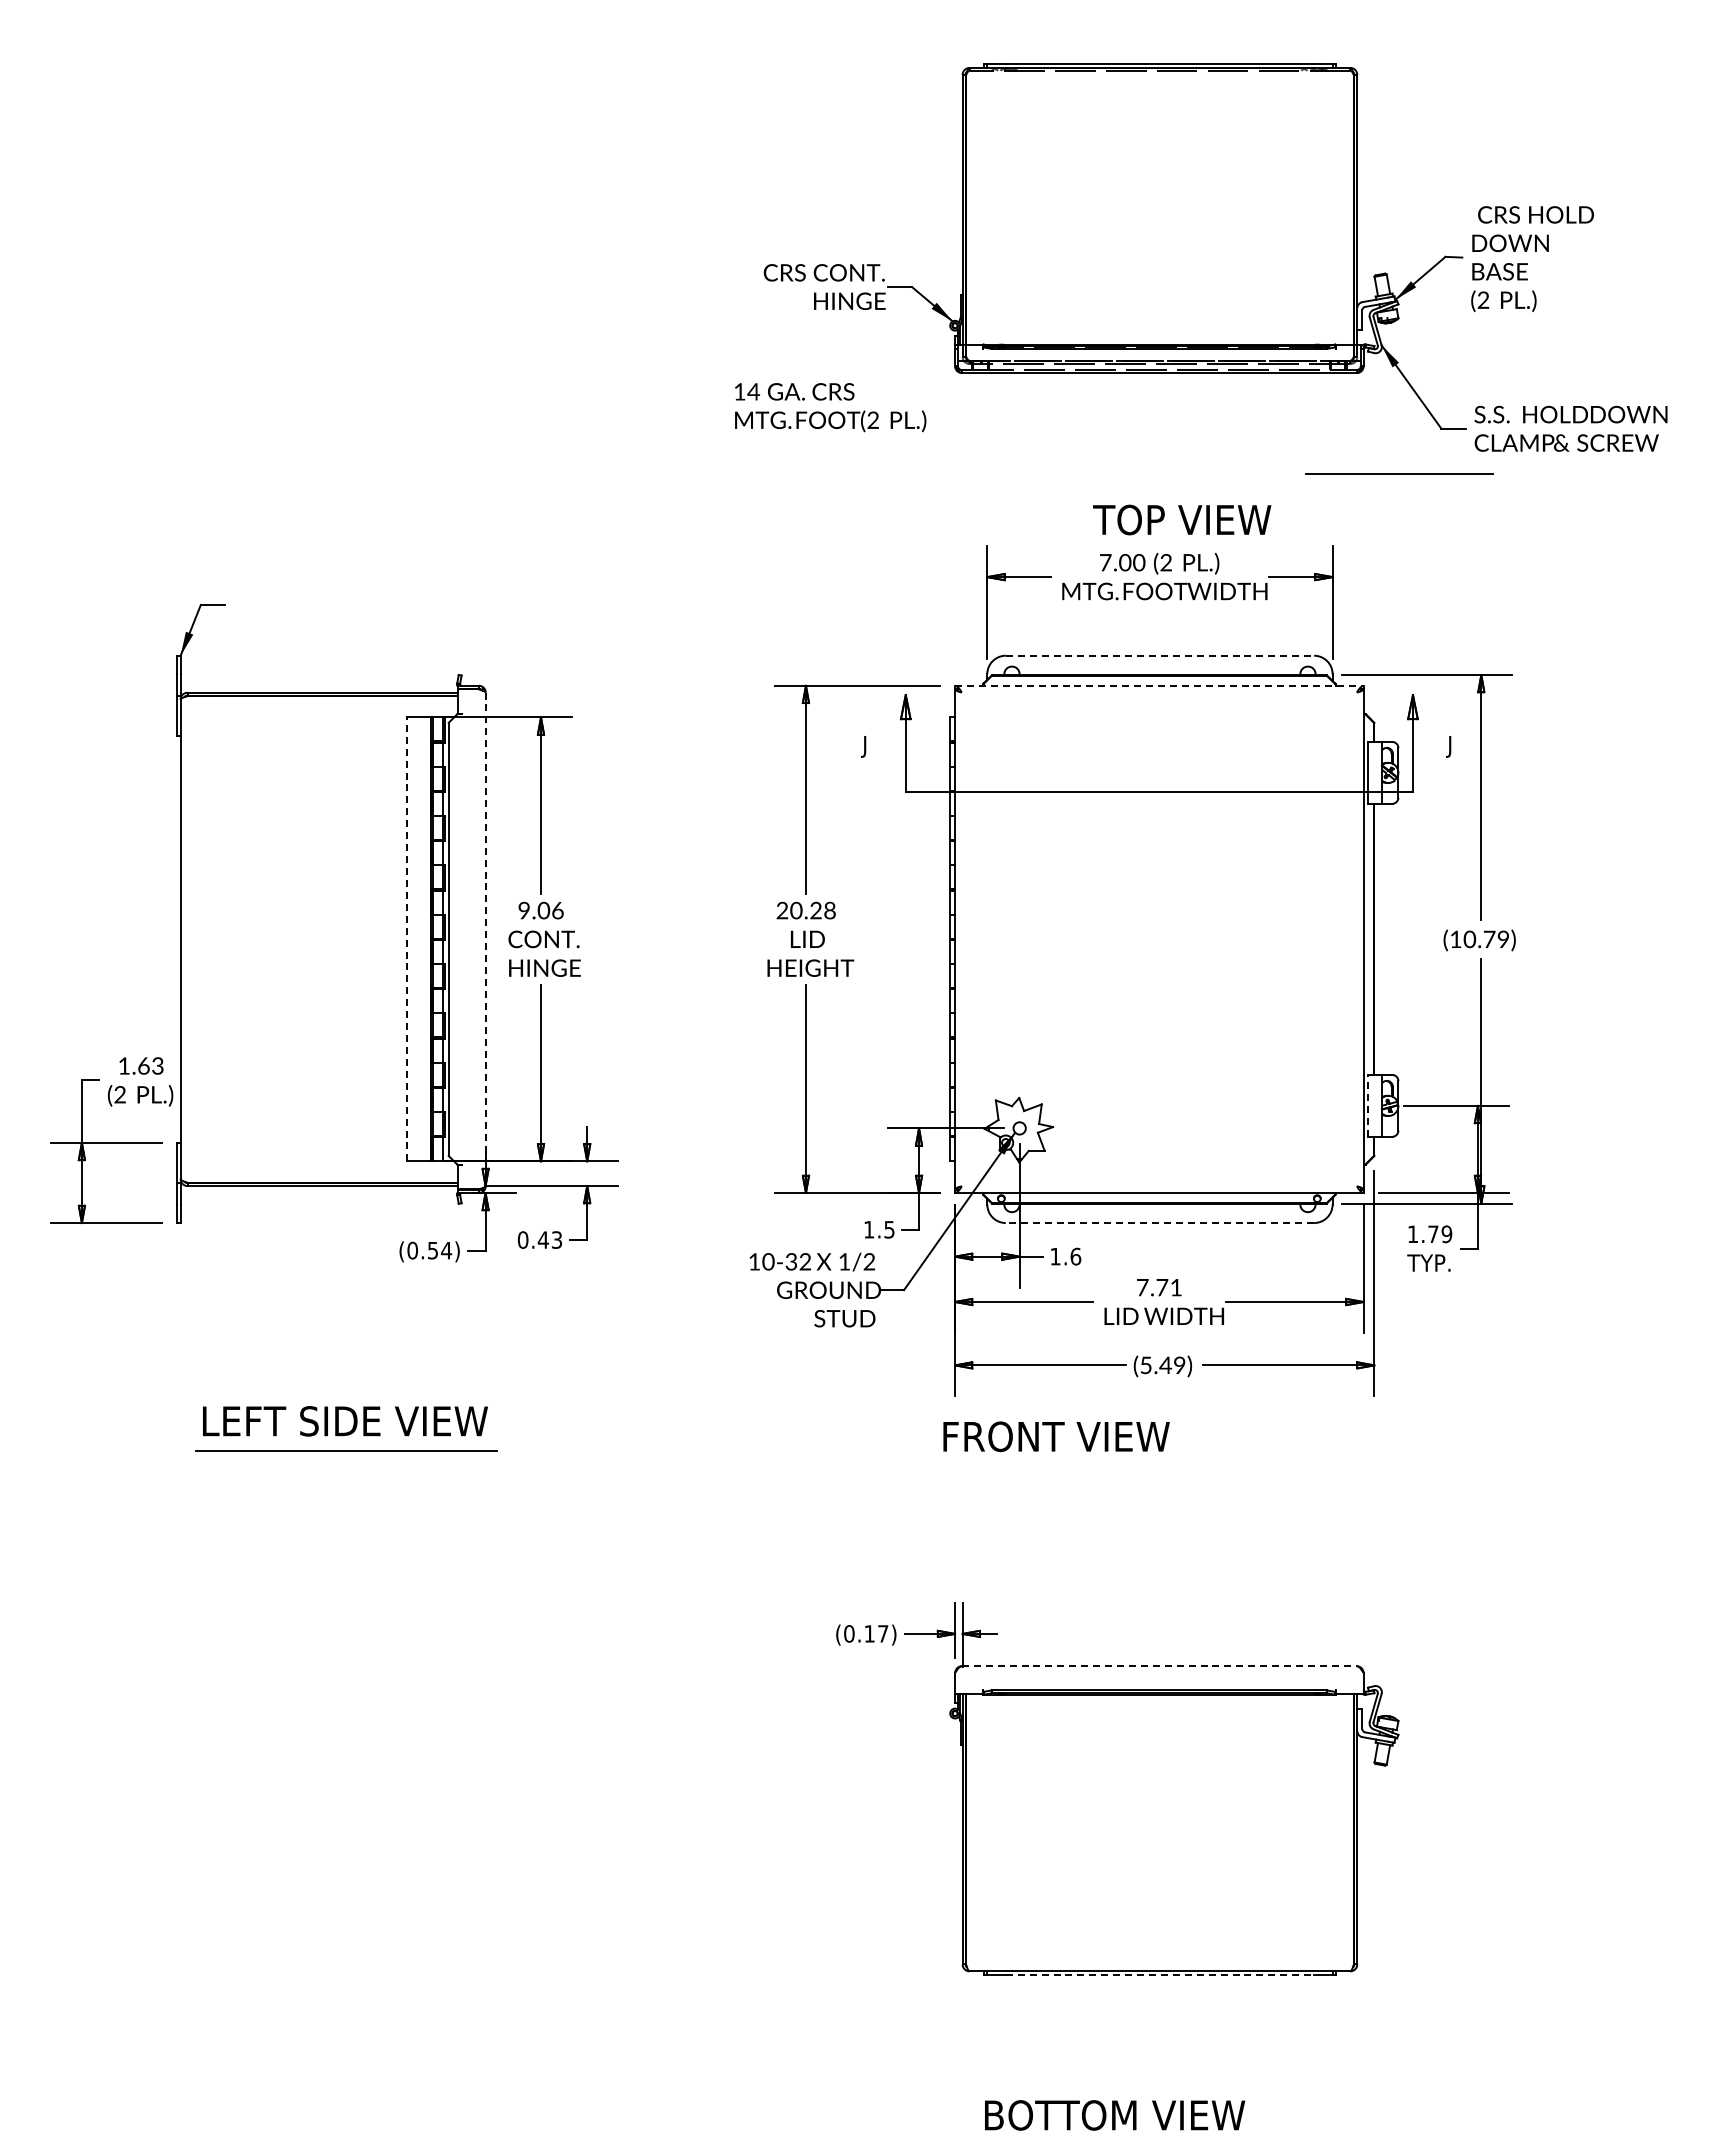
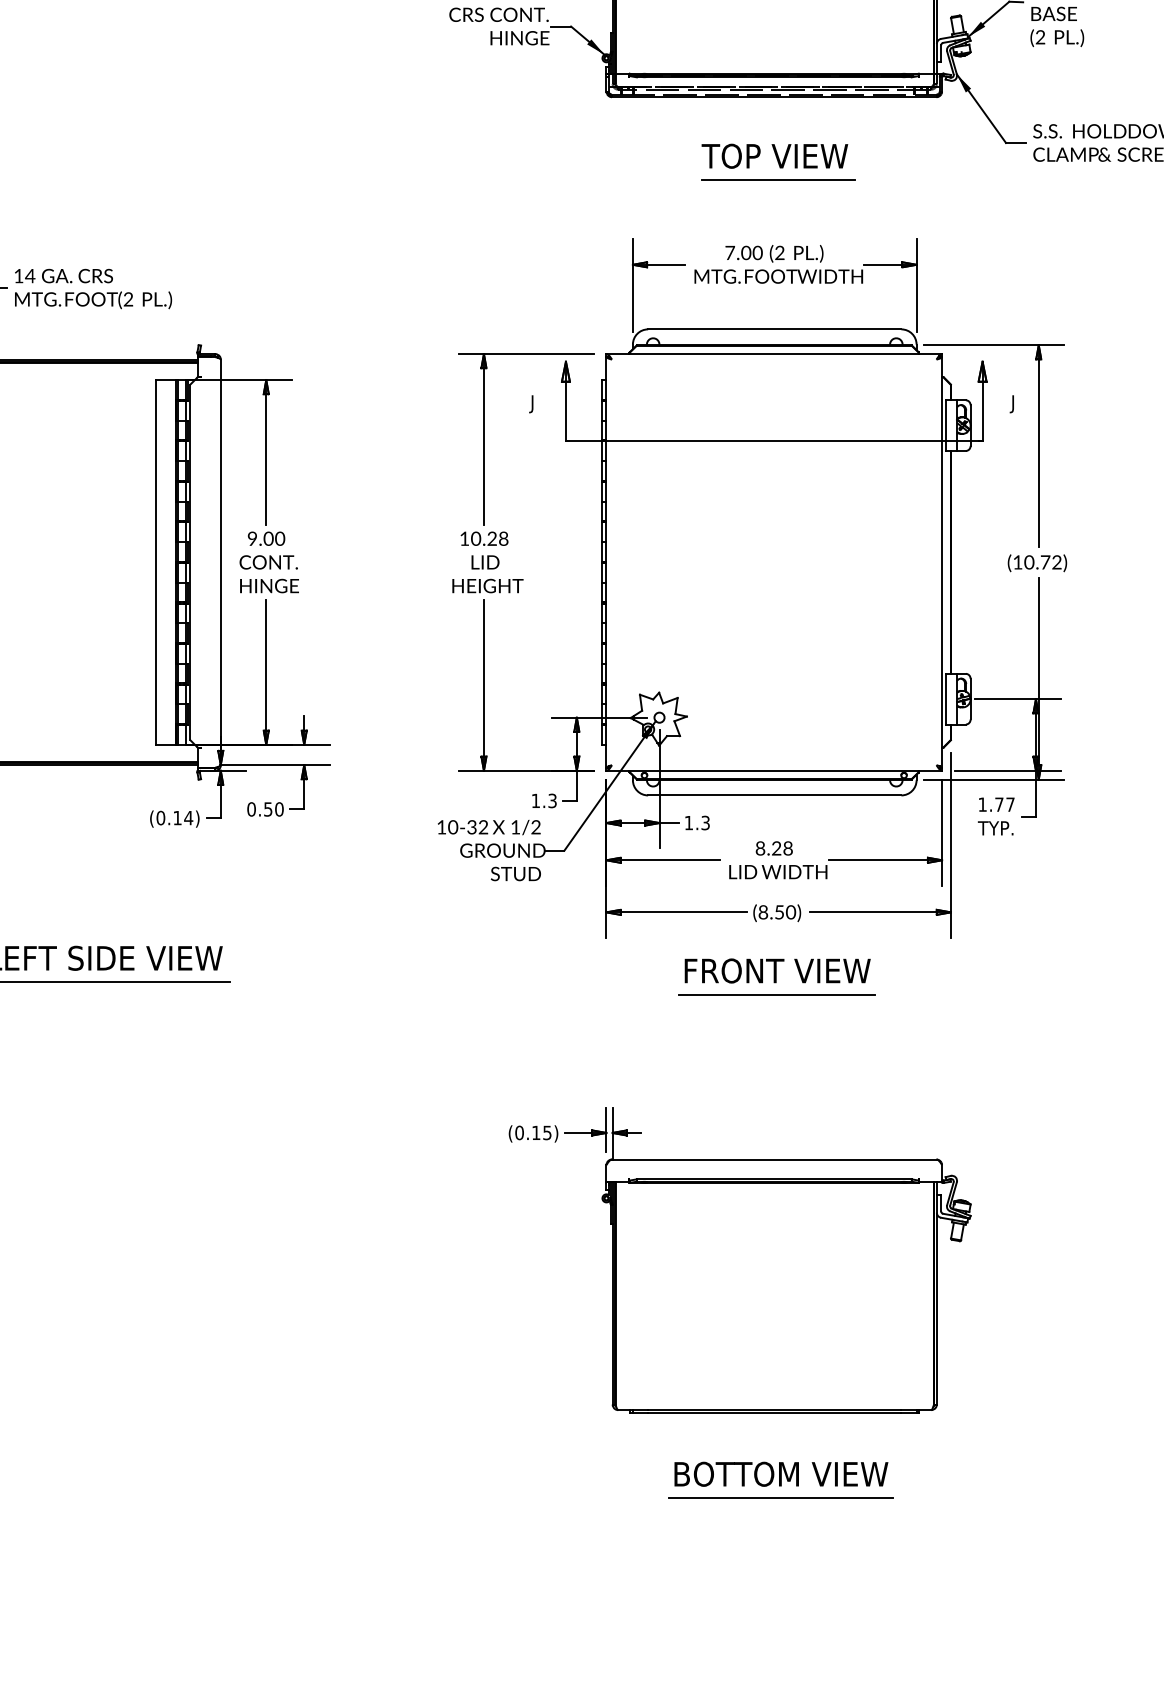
text: (830, 407) -> (93, 288), moved
line: (1399, 473) -> (778, 179), moved
text: (1182, 519) -> (775, 155), moved
line: (1160, 655) -> (775, 329), dashed -> solid
line: (1159, 685) -> (774, 353), dashed -> solid
text: (557, 909) -> (279, 537), 9.06 -> 9.00
text: (782, 910) -> (464, 538), 20.28 -> 10.28
line: (407, 939) -> (156, 562), dashed -> solid
line: (485, 939) -> (220, 562), dashed -> solid
text: (1503, 939) -> (1056, 562), (10.79) -> (10.72)
line: (1368, 1105) -> (946, 698), dashed -> solid
line: (1159, 1223) -> (774, 795), dashed -> solid
text: (889, 1228) -> (552, 799), 1.5 -> 1.3
text: (1446, 1234) -> (1010, 804), 1.79 -> 1.77
text: (549, 1239) -> (273, 808), 0.43 -> 0.50
text: (432, 1250) -> (177, 817), (0.54) -> (0.14)
text: (1075, 1256) -> (705, 822), 1.6 -> 1.3
text: (1159, 1287) -> (774, 848), 7.71 -> 8.28
text: (1162, 1365) -> (776, 912), (5.49) -> (8.50)
text: (1056, 1436) -> (777, 970), moved
line: (1162, 1466) -> (776, 995), added
text: (883, 1633) -> (547, 1132), (0.17) -> (0.15)
line: (1159, 1666) -> (774, 1159), dashed -> solid
line: (1160, 1975) -> (775, 1413), dashed -> solid
line: (1167, 2078) -> (780, 1498), added
text: (1115, 2115) -> (781, 1474), moved

